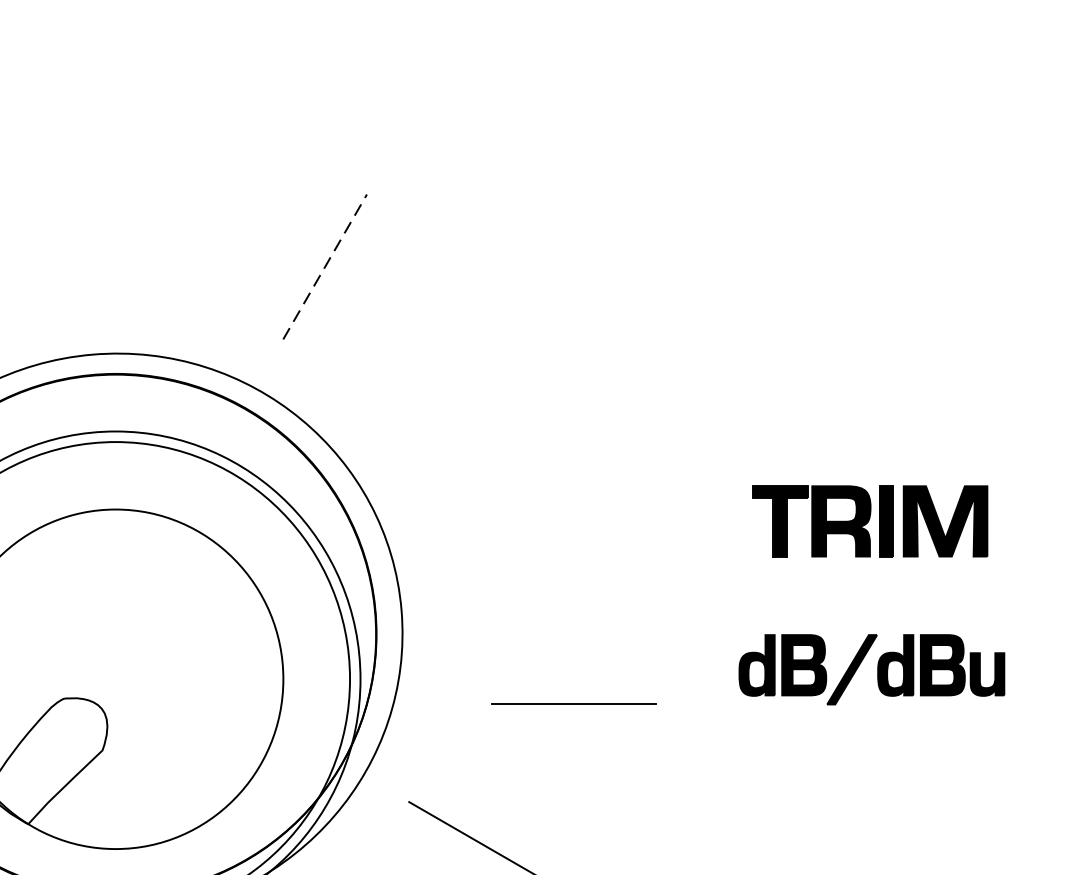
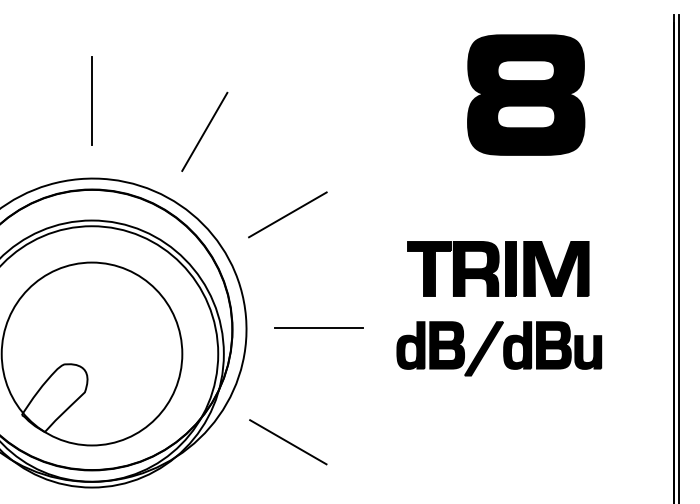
part: (922, 197) -> (526, 94), added
line: (114, 208) -> (91, 100), added
line: (326, 266) -> (205, 131), dashed -> solid
line: (478, 420) -> (287, 214), added
part: (870, 520) -> (498, 268), size x1.43
part: (872, 669) -> (499, 348), size x1.43
line: (573, 702) -> (318, 327), moved

